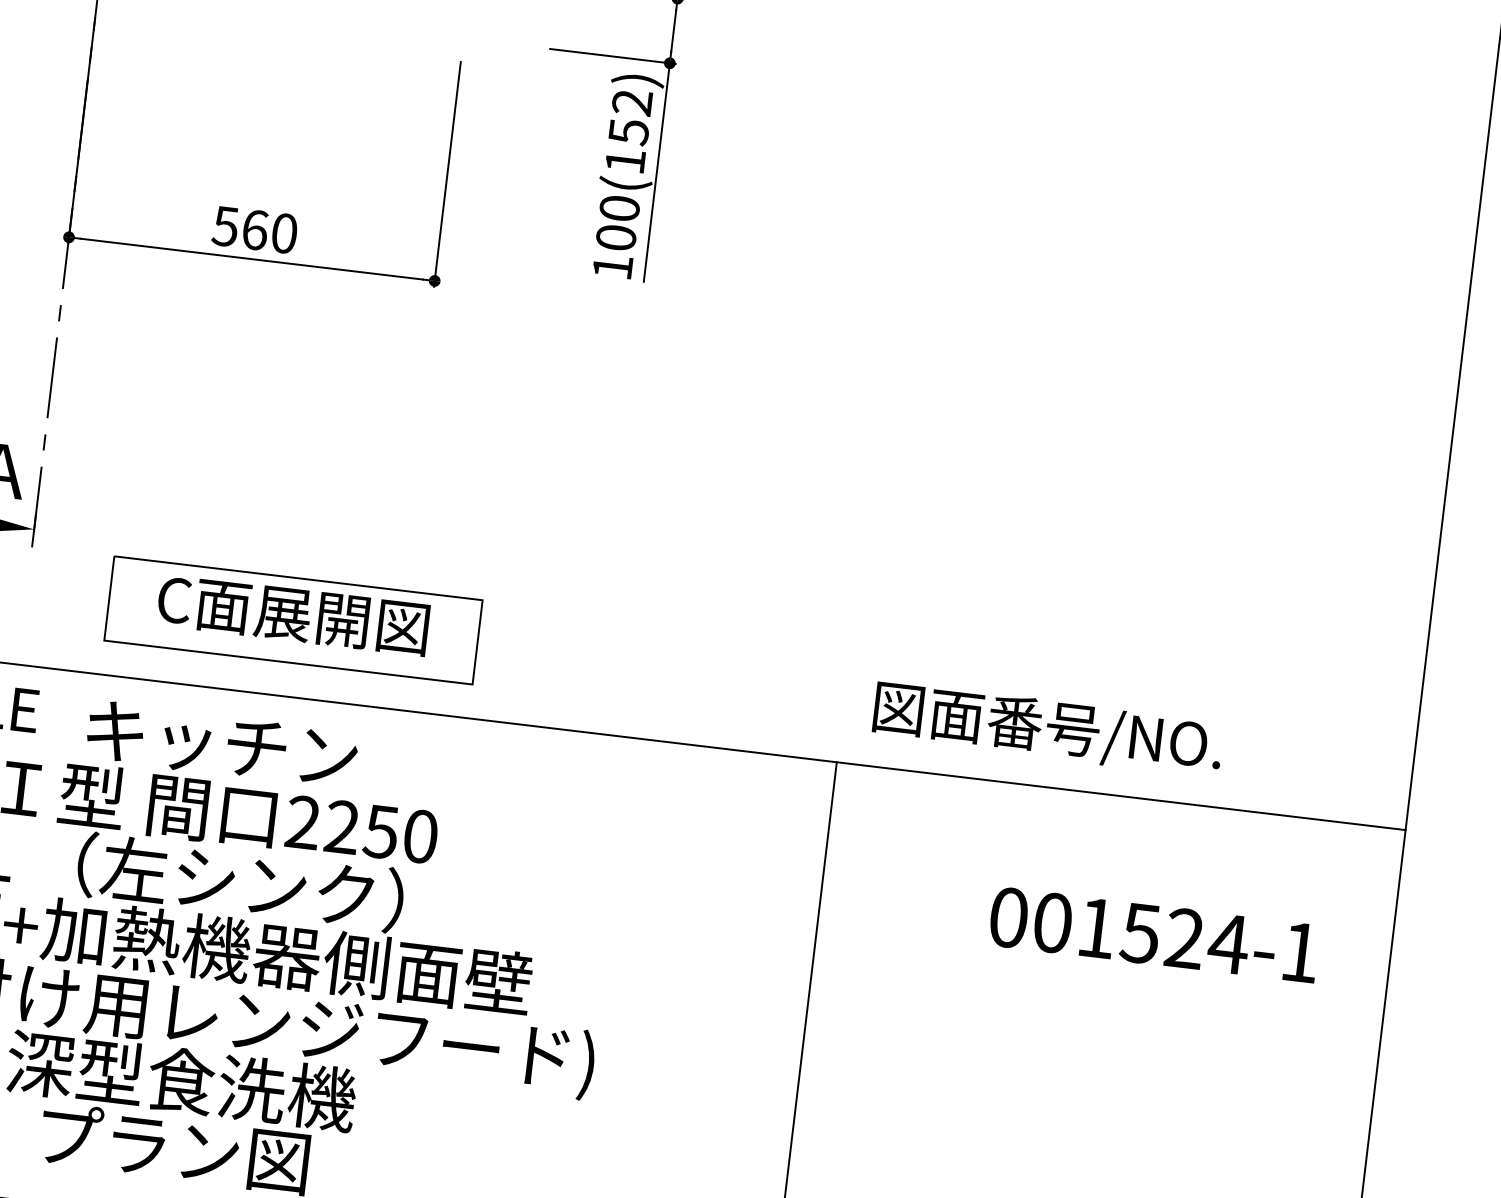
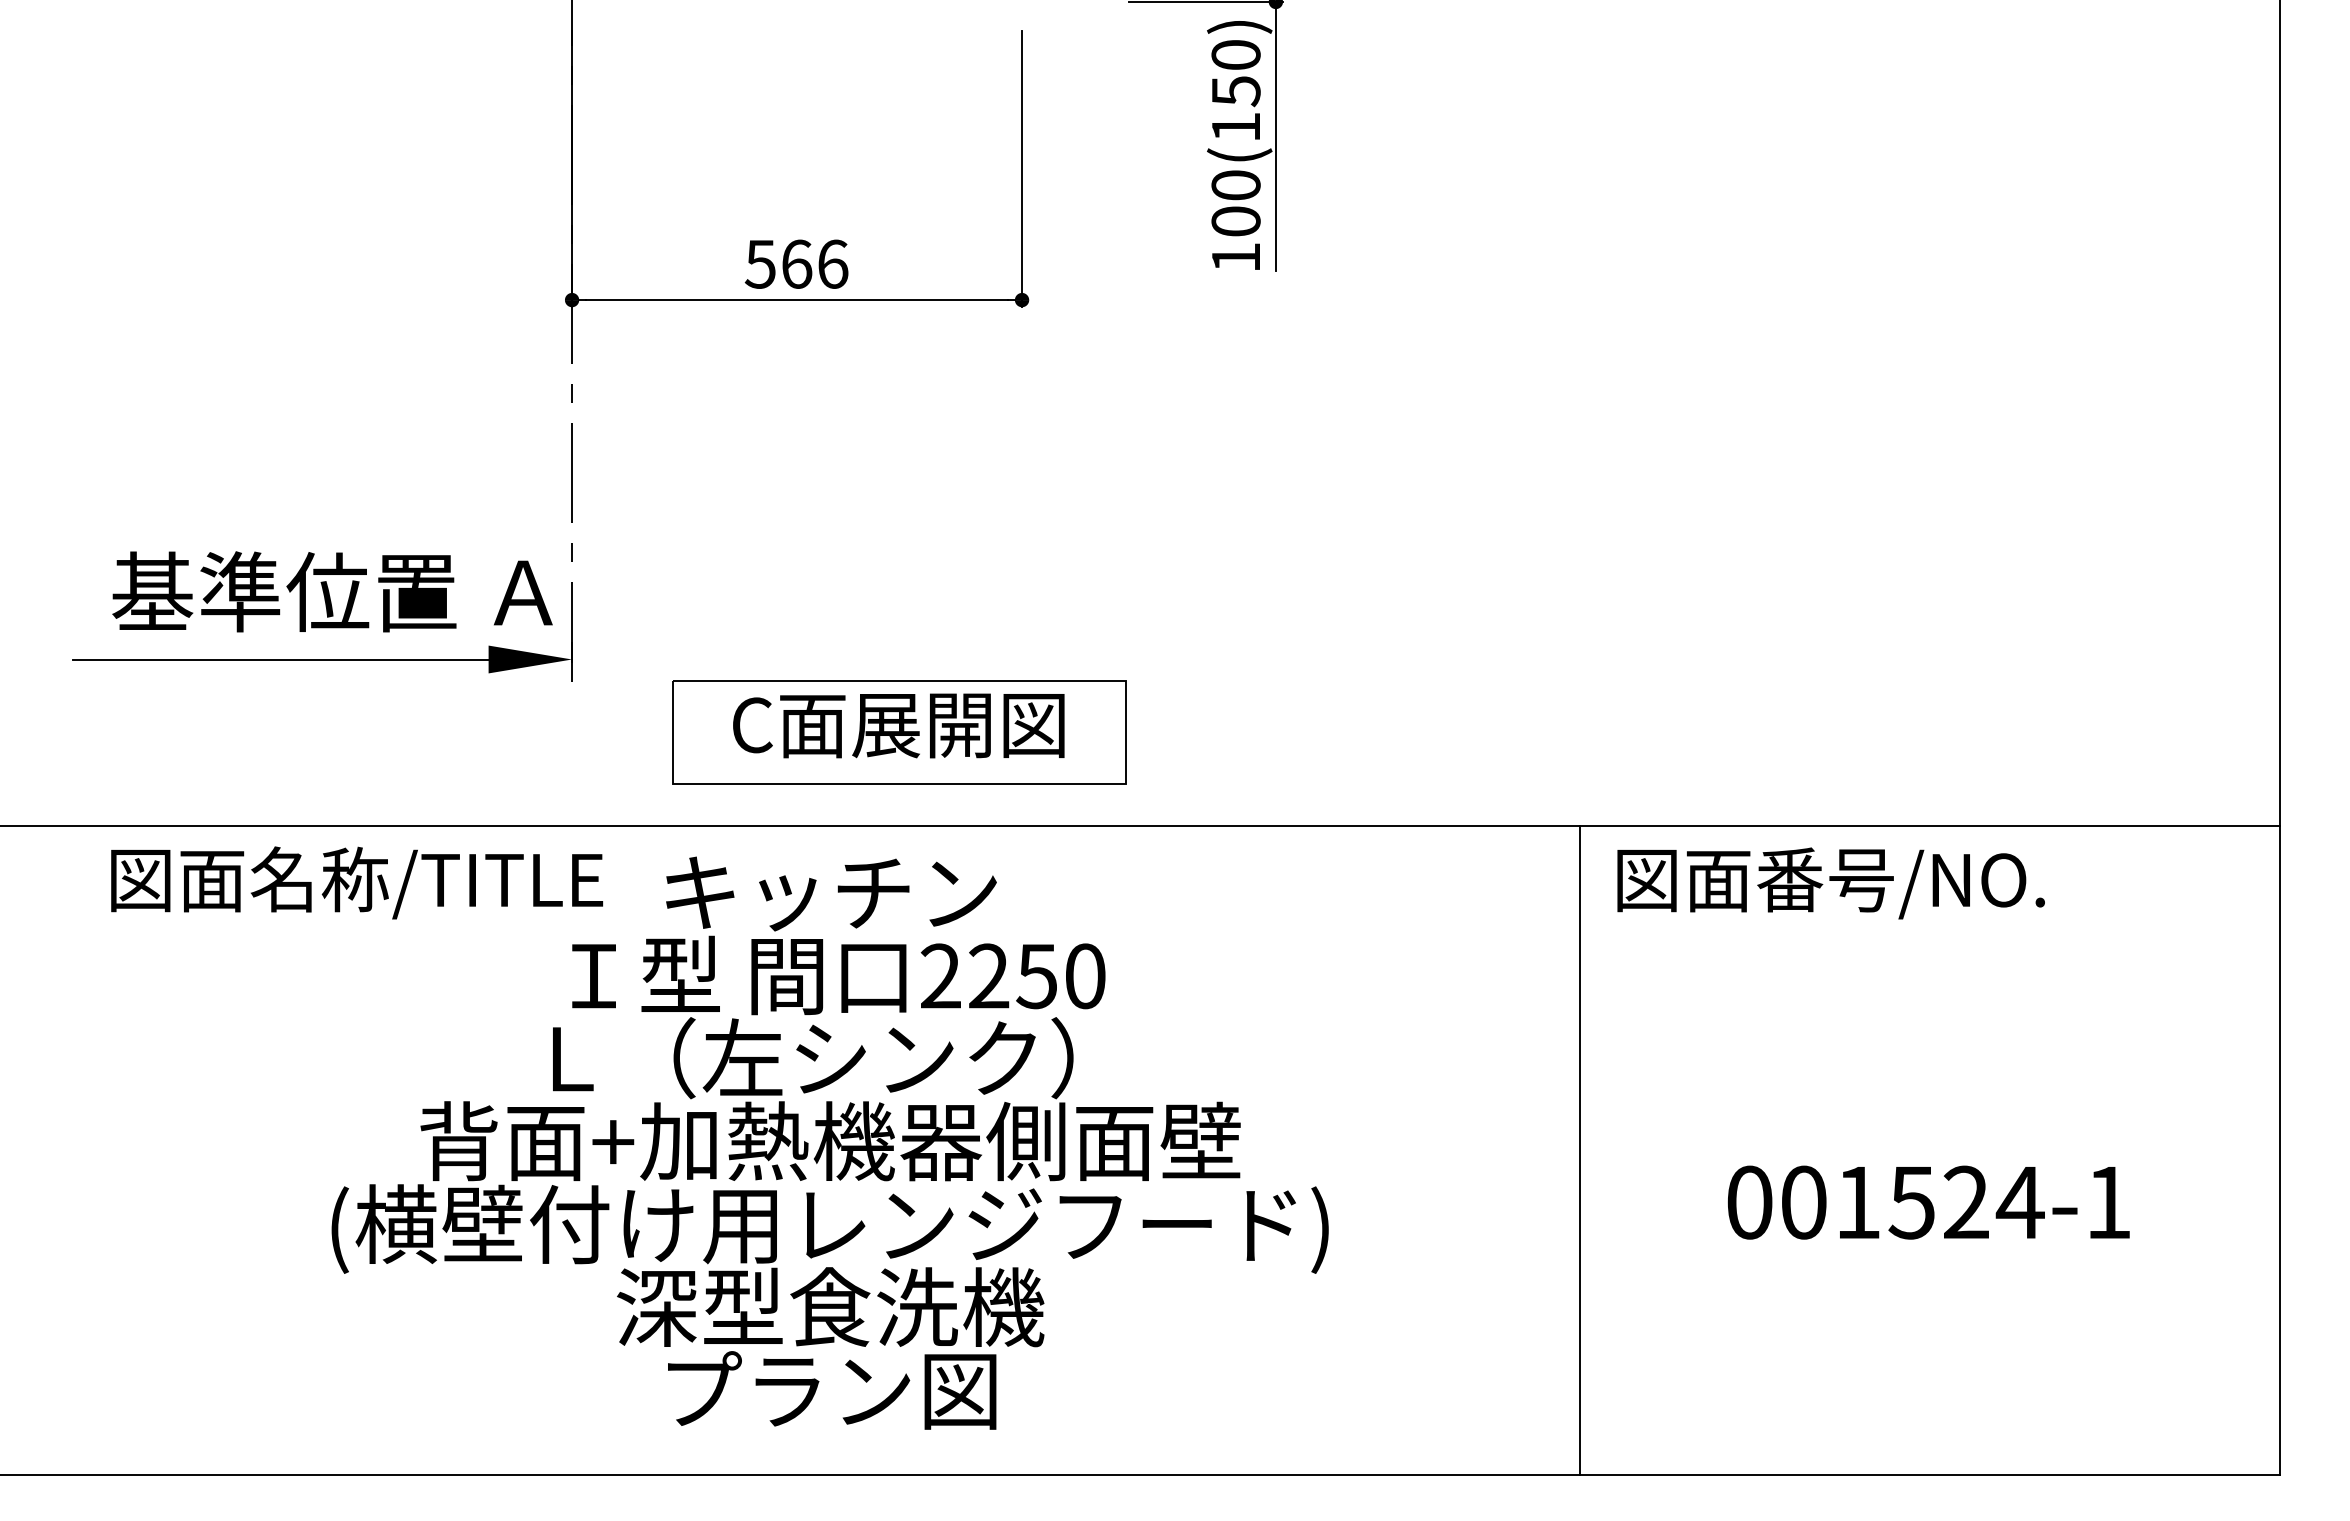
text: (631, 102) -> (1235, 55), 100(152) -> 100(150)
text: (285, 232) -> (833, 263), 560 -> 566
text: (1047, 729) -> (1830, 883), moved
text: (1154, 934) -> (1928, 1202), moved

